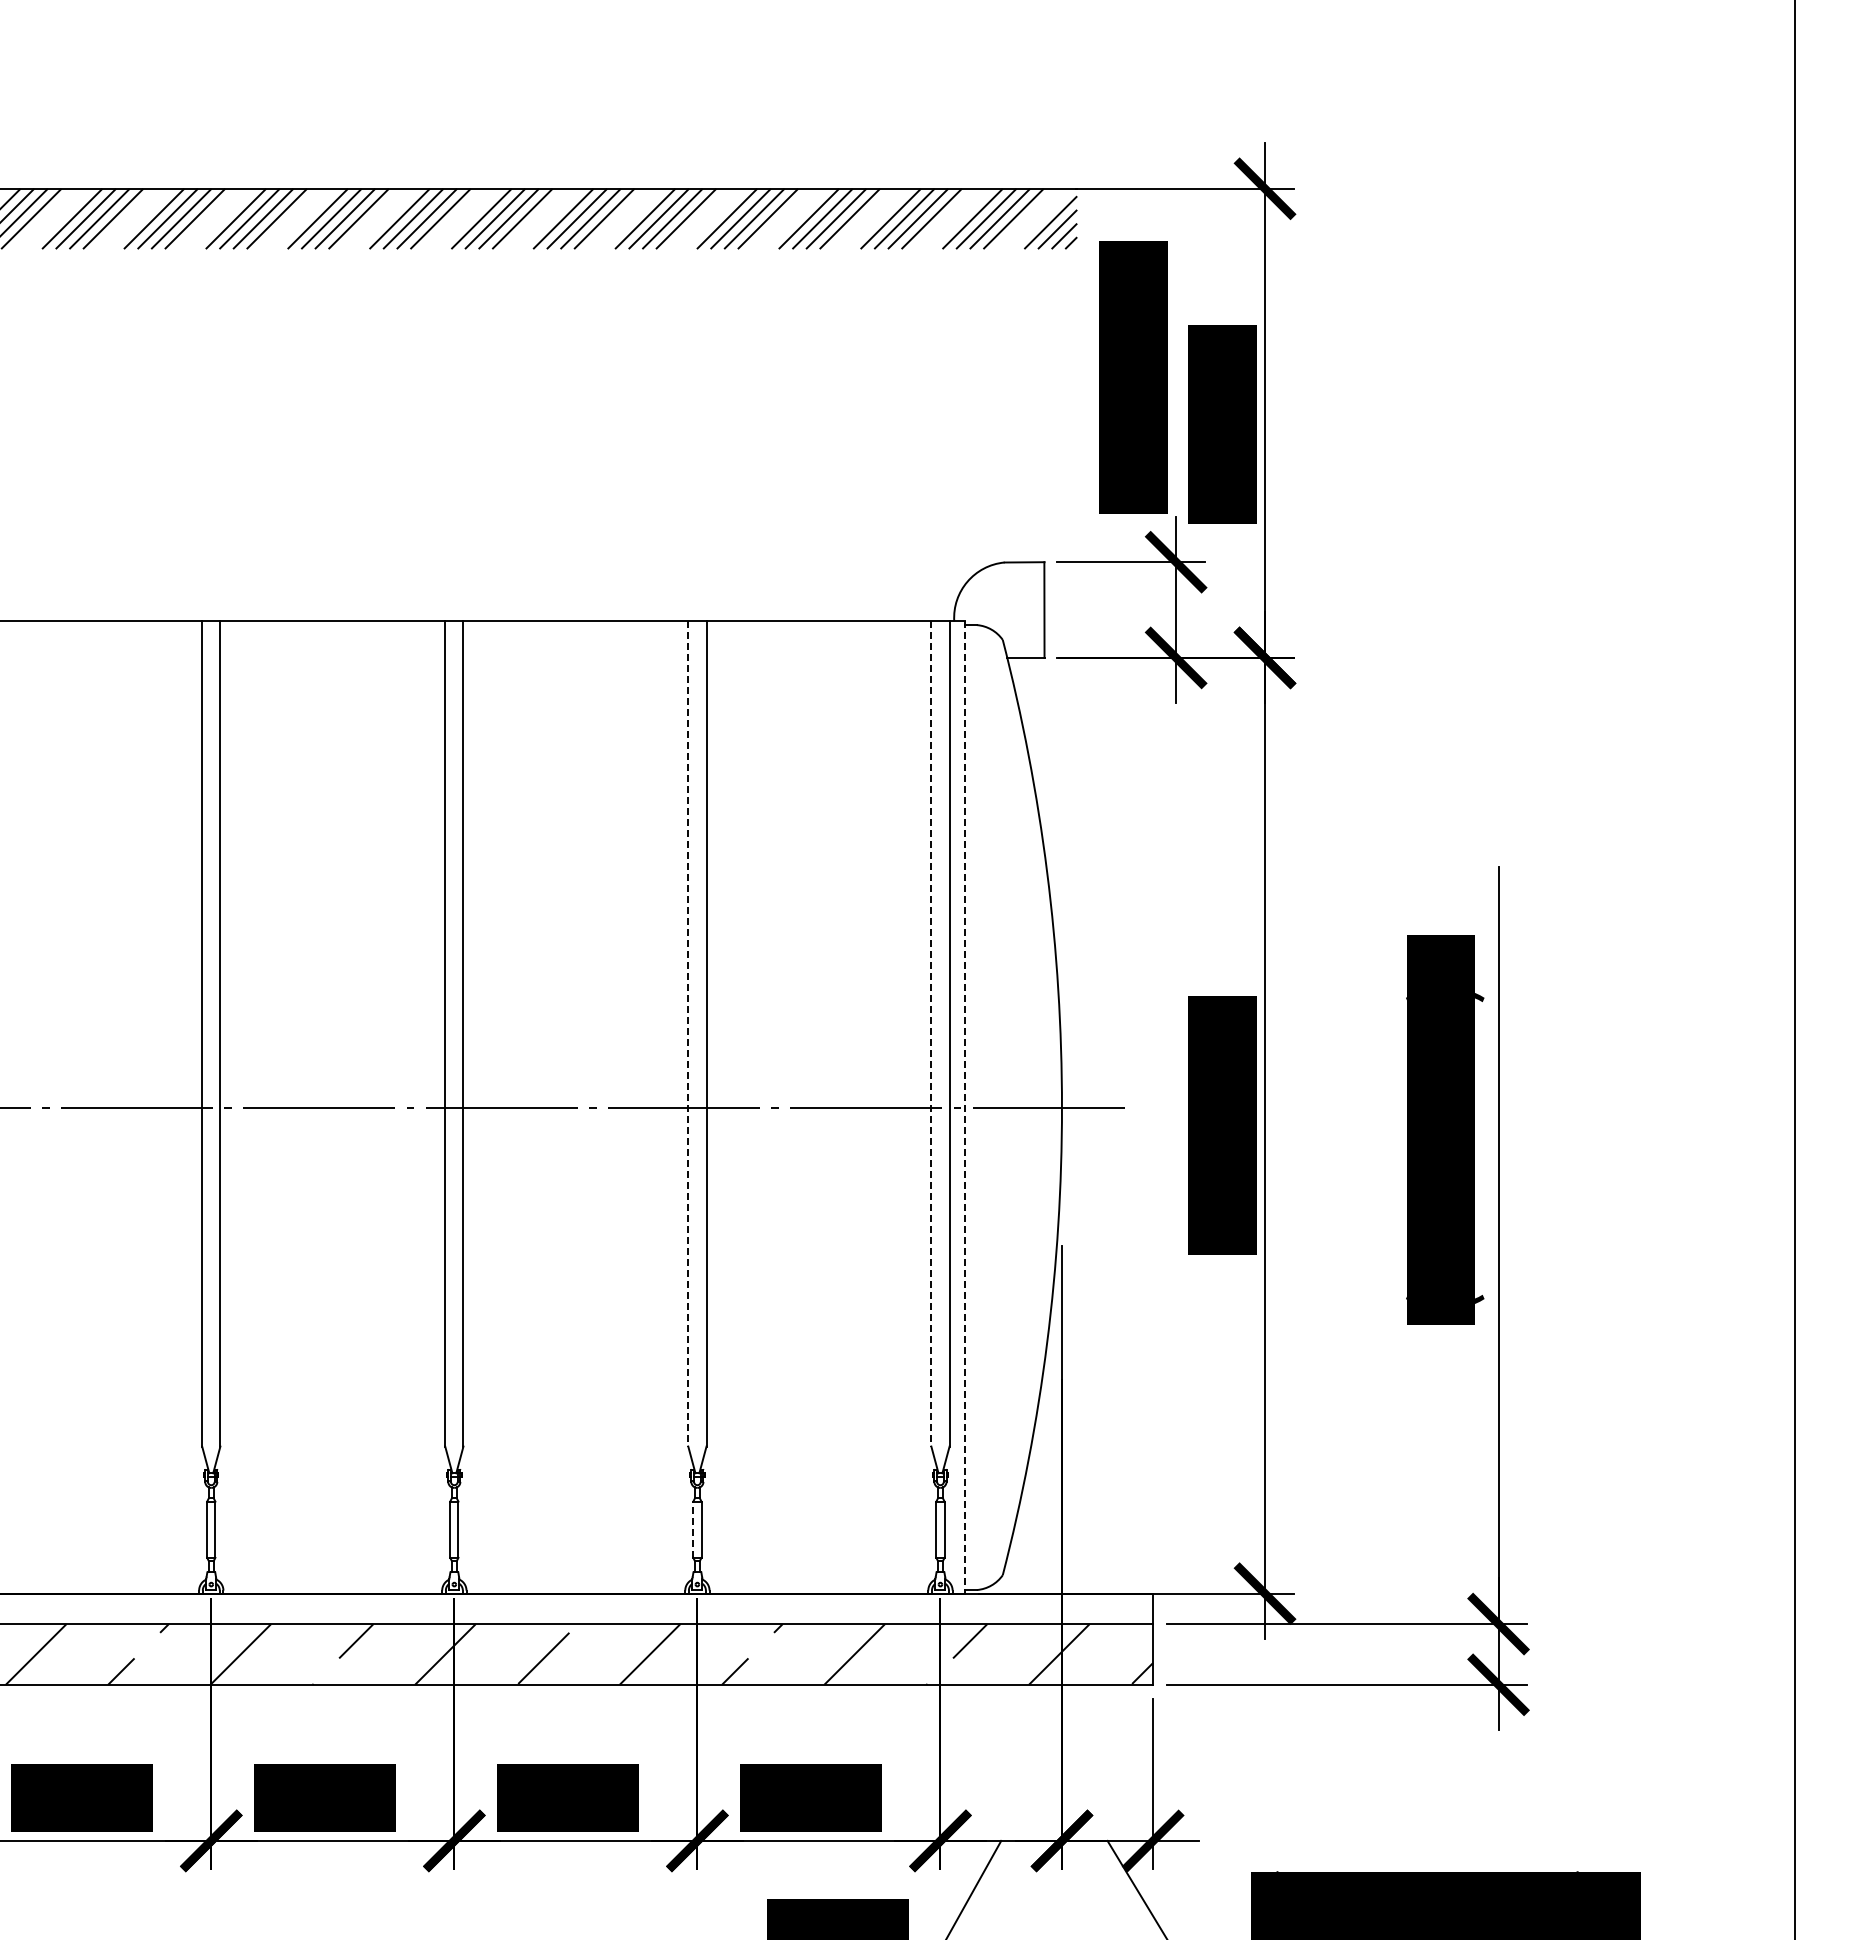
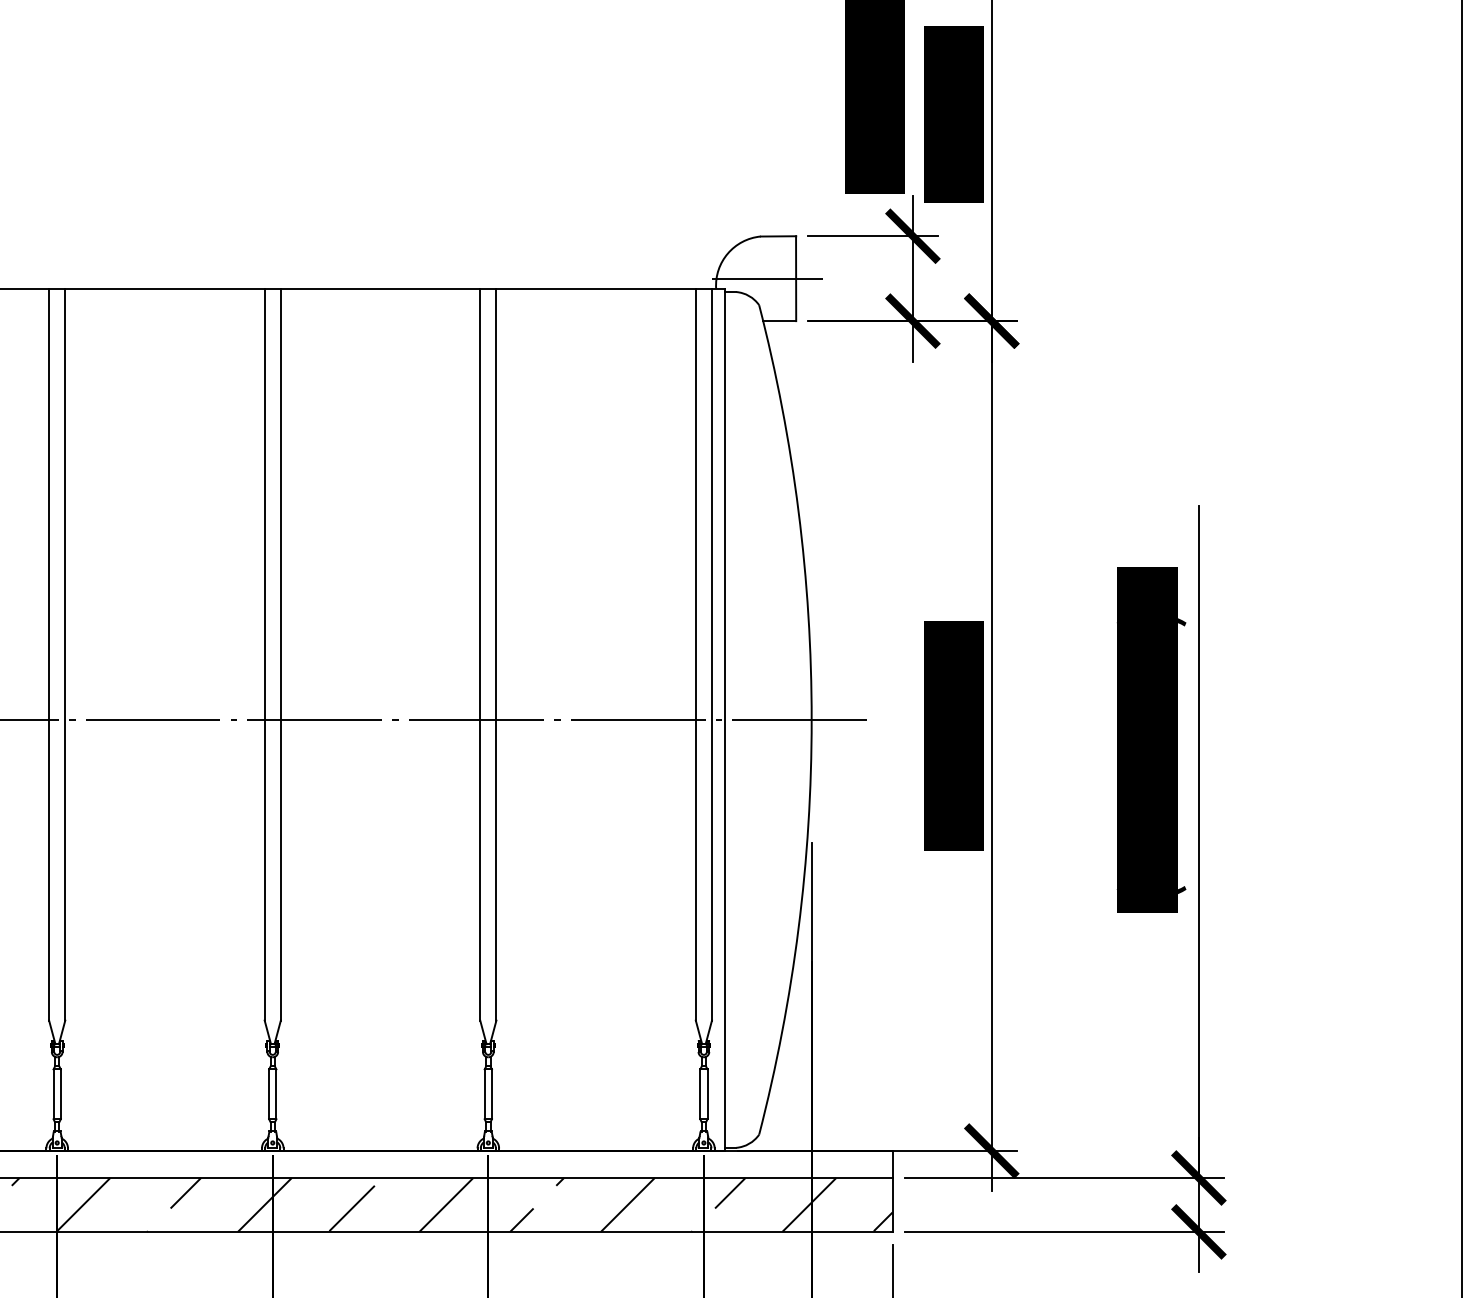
line: (1011, 610) -> (766, 279), added
line: (688, 1034) -> (480, 655), dashed -> solid
line: (931, 1034) -> (695, 655), dashed -> solid
line: (964, 1108) -> (725, 720), dashed -> solid
line: (693, 1529) -> (484, 1094), dashed -> solid

